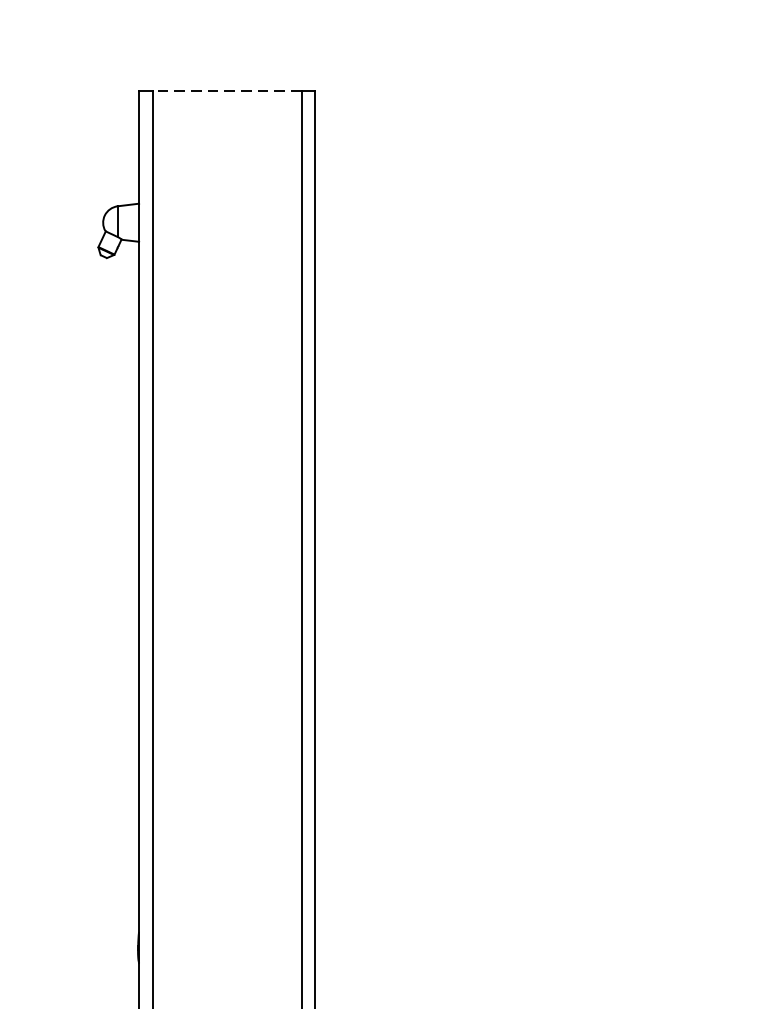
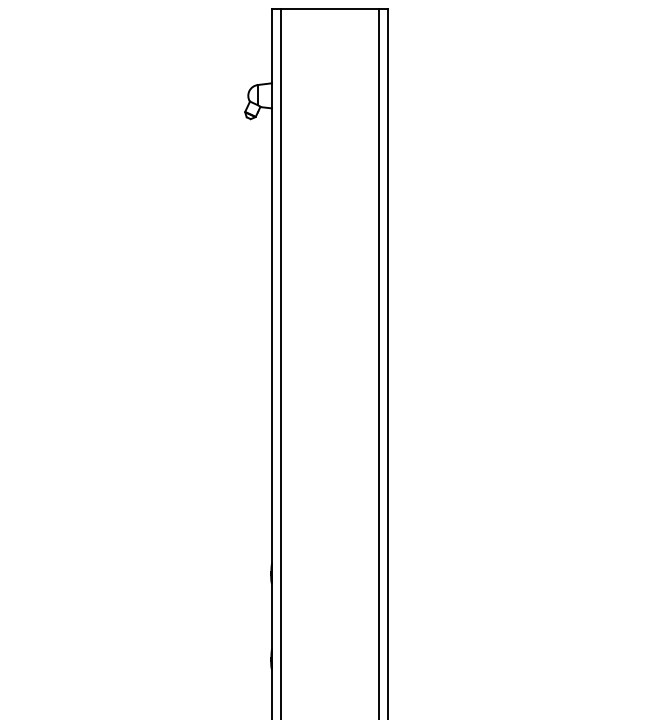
line: (226, 90) -> (329, 8), dashed -> solid

